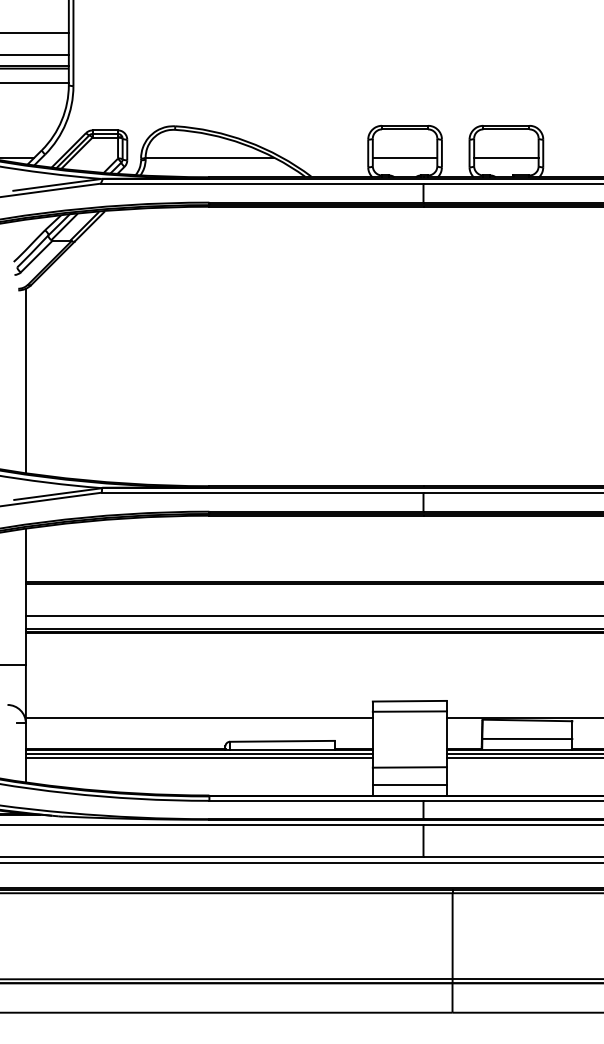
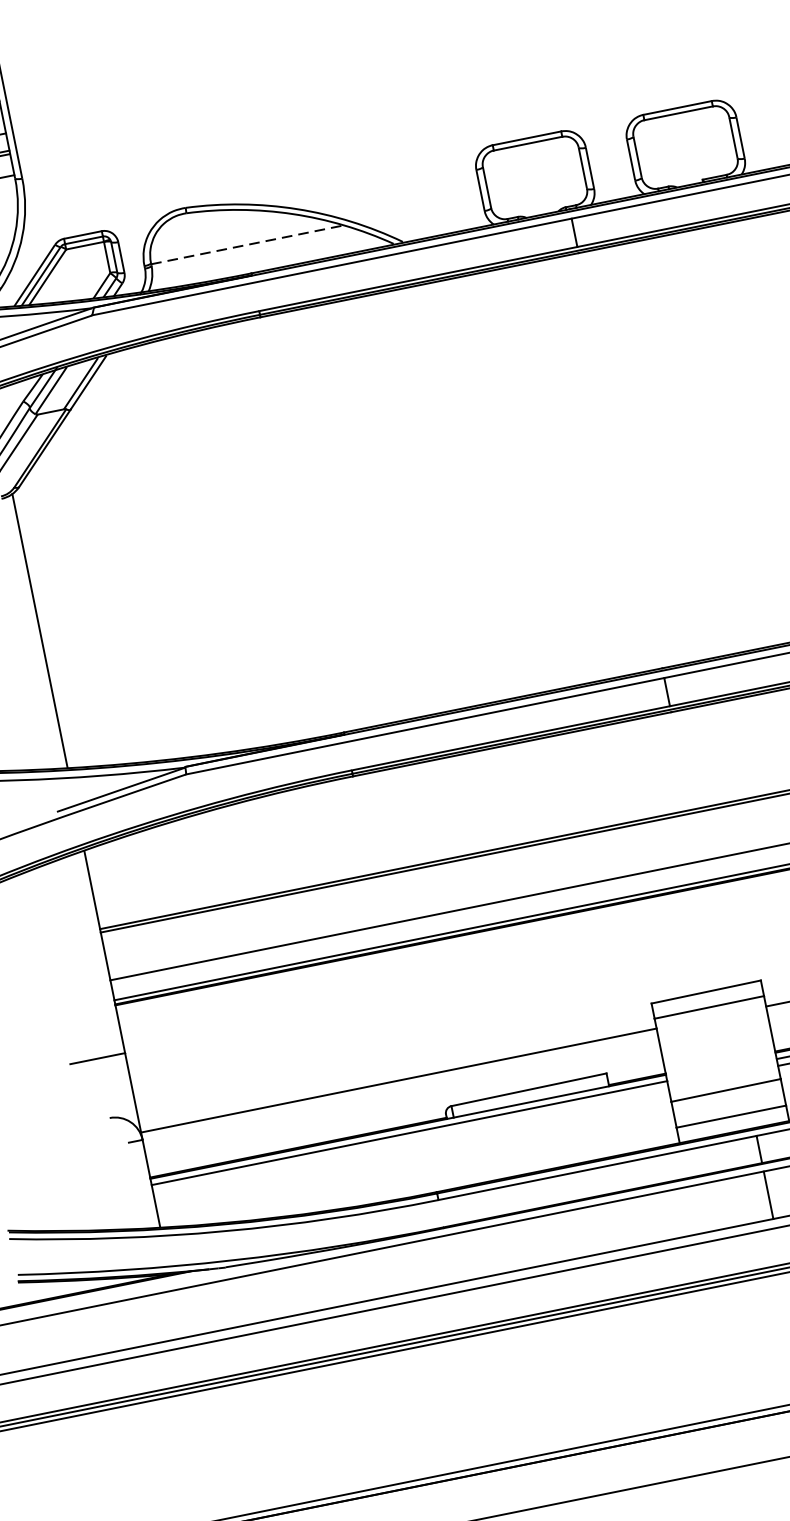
line: (209, 158) -> (246, 245), solid -> dashed
line: (404, 158) -> (535, 187), removed
line: (506, 158) -> (687, 156), removed
line: (198, 758) -> (409, 1140), removed

